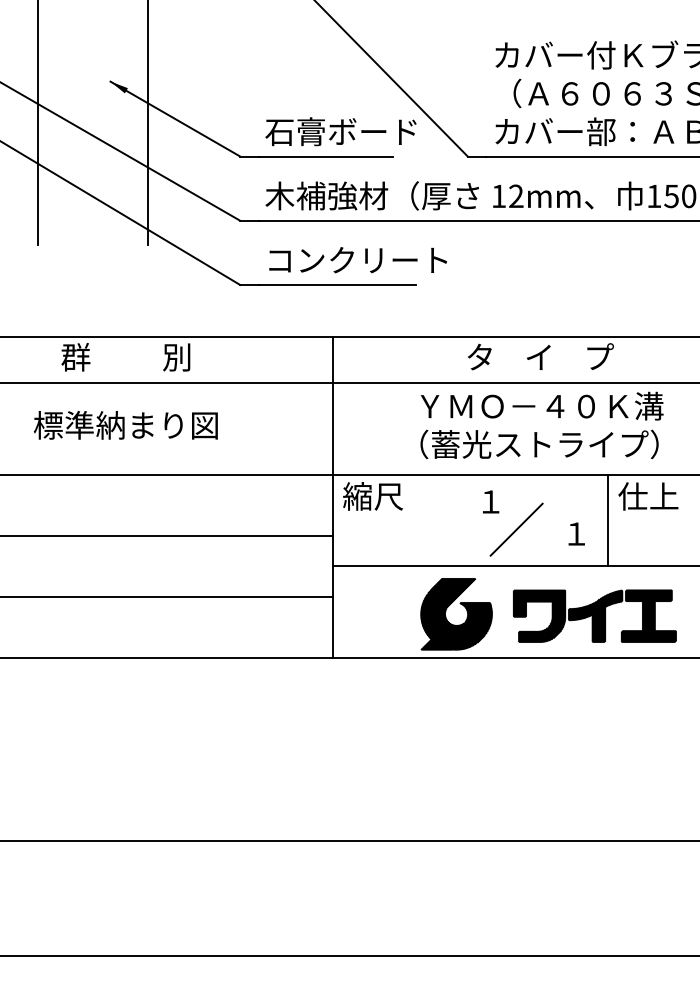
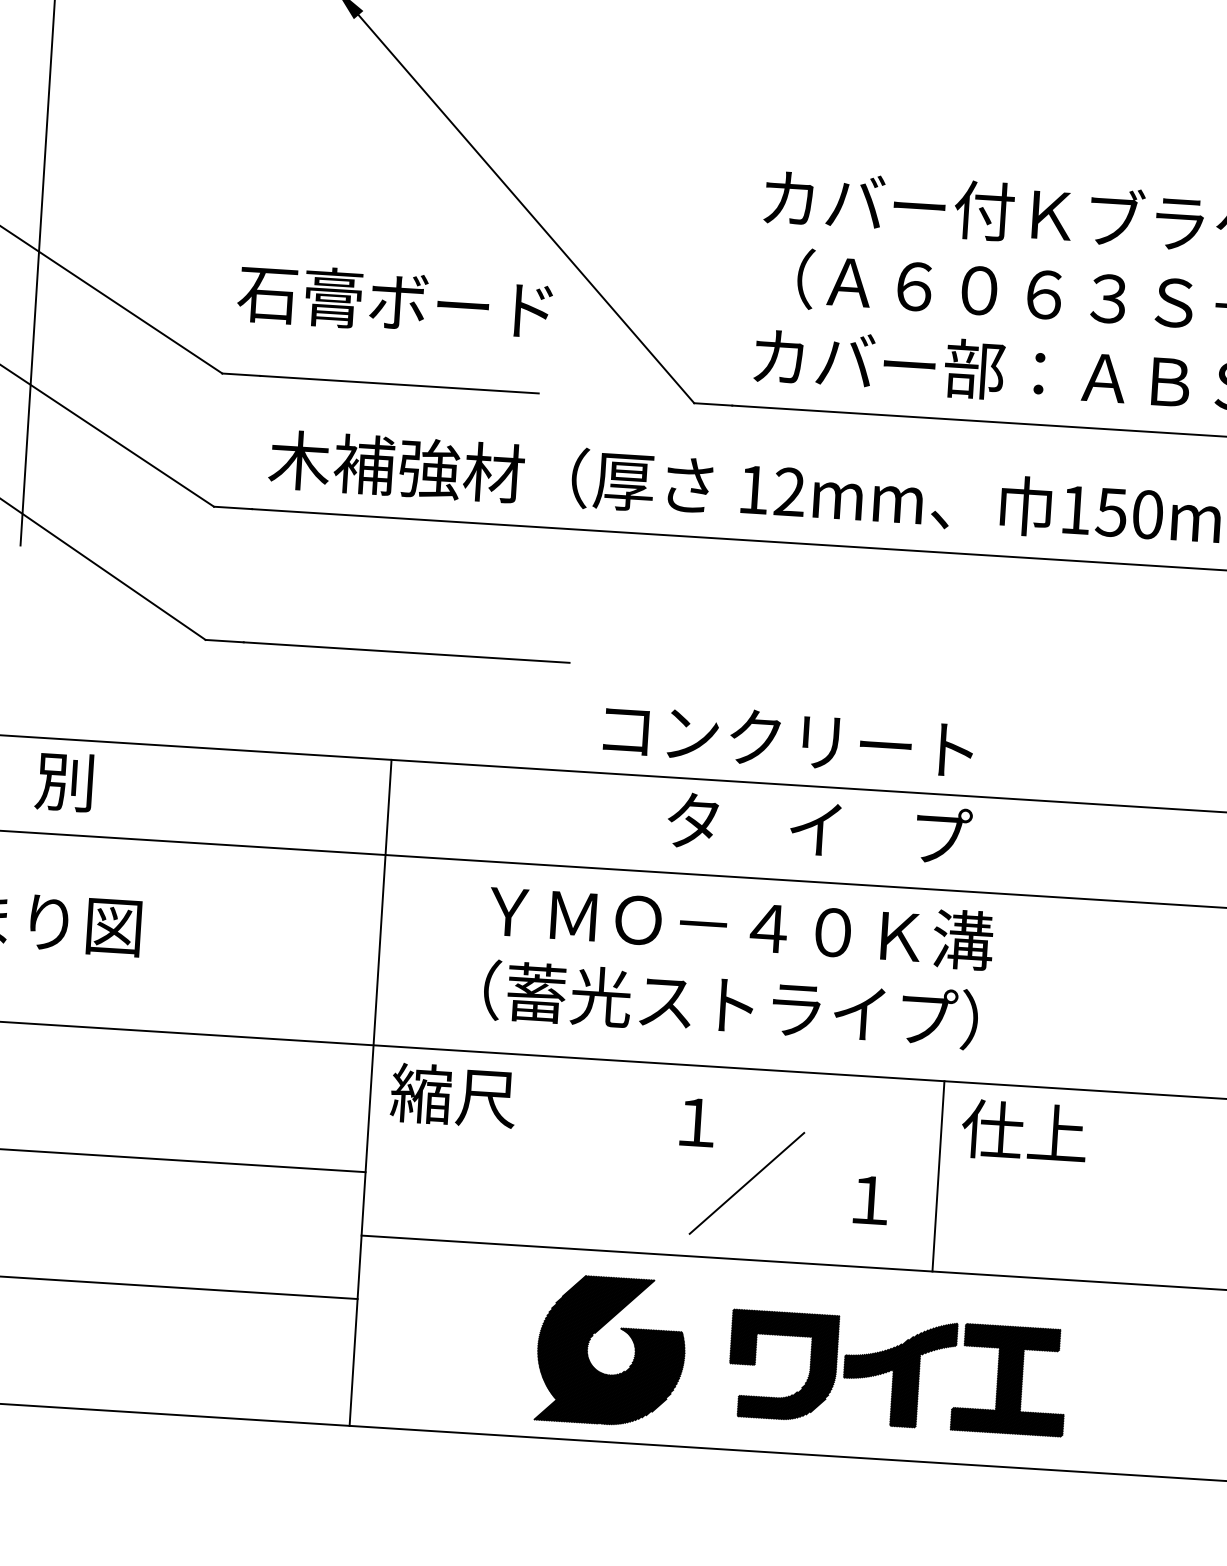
text: (340, 131) -> (394, 301), moved
text: (358, 260) -> (789, 740), moved
text: (541, 425) -> (737, 965), moved

